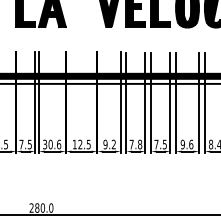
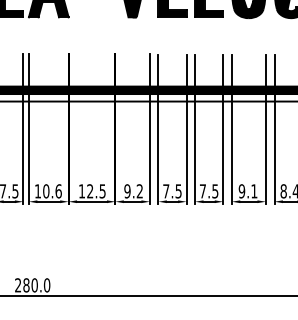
text: (45, 144) -> (38, 191), 30.6 -> 10.6
text: (140, 144) -> (179, 191), 7.8 -> 7.5
text: (191, 144) -> (254, 191), 9.6 -> 9.1

